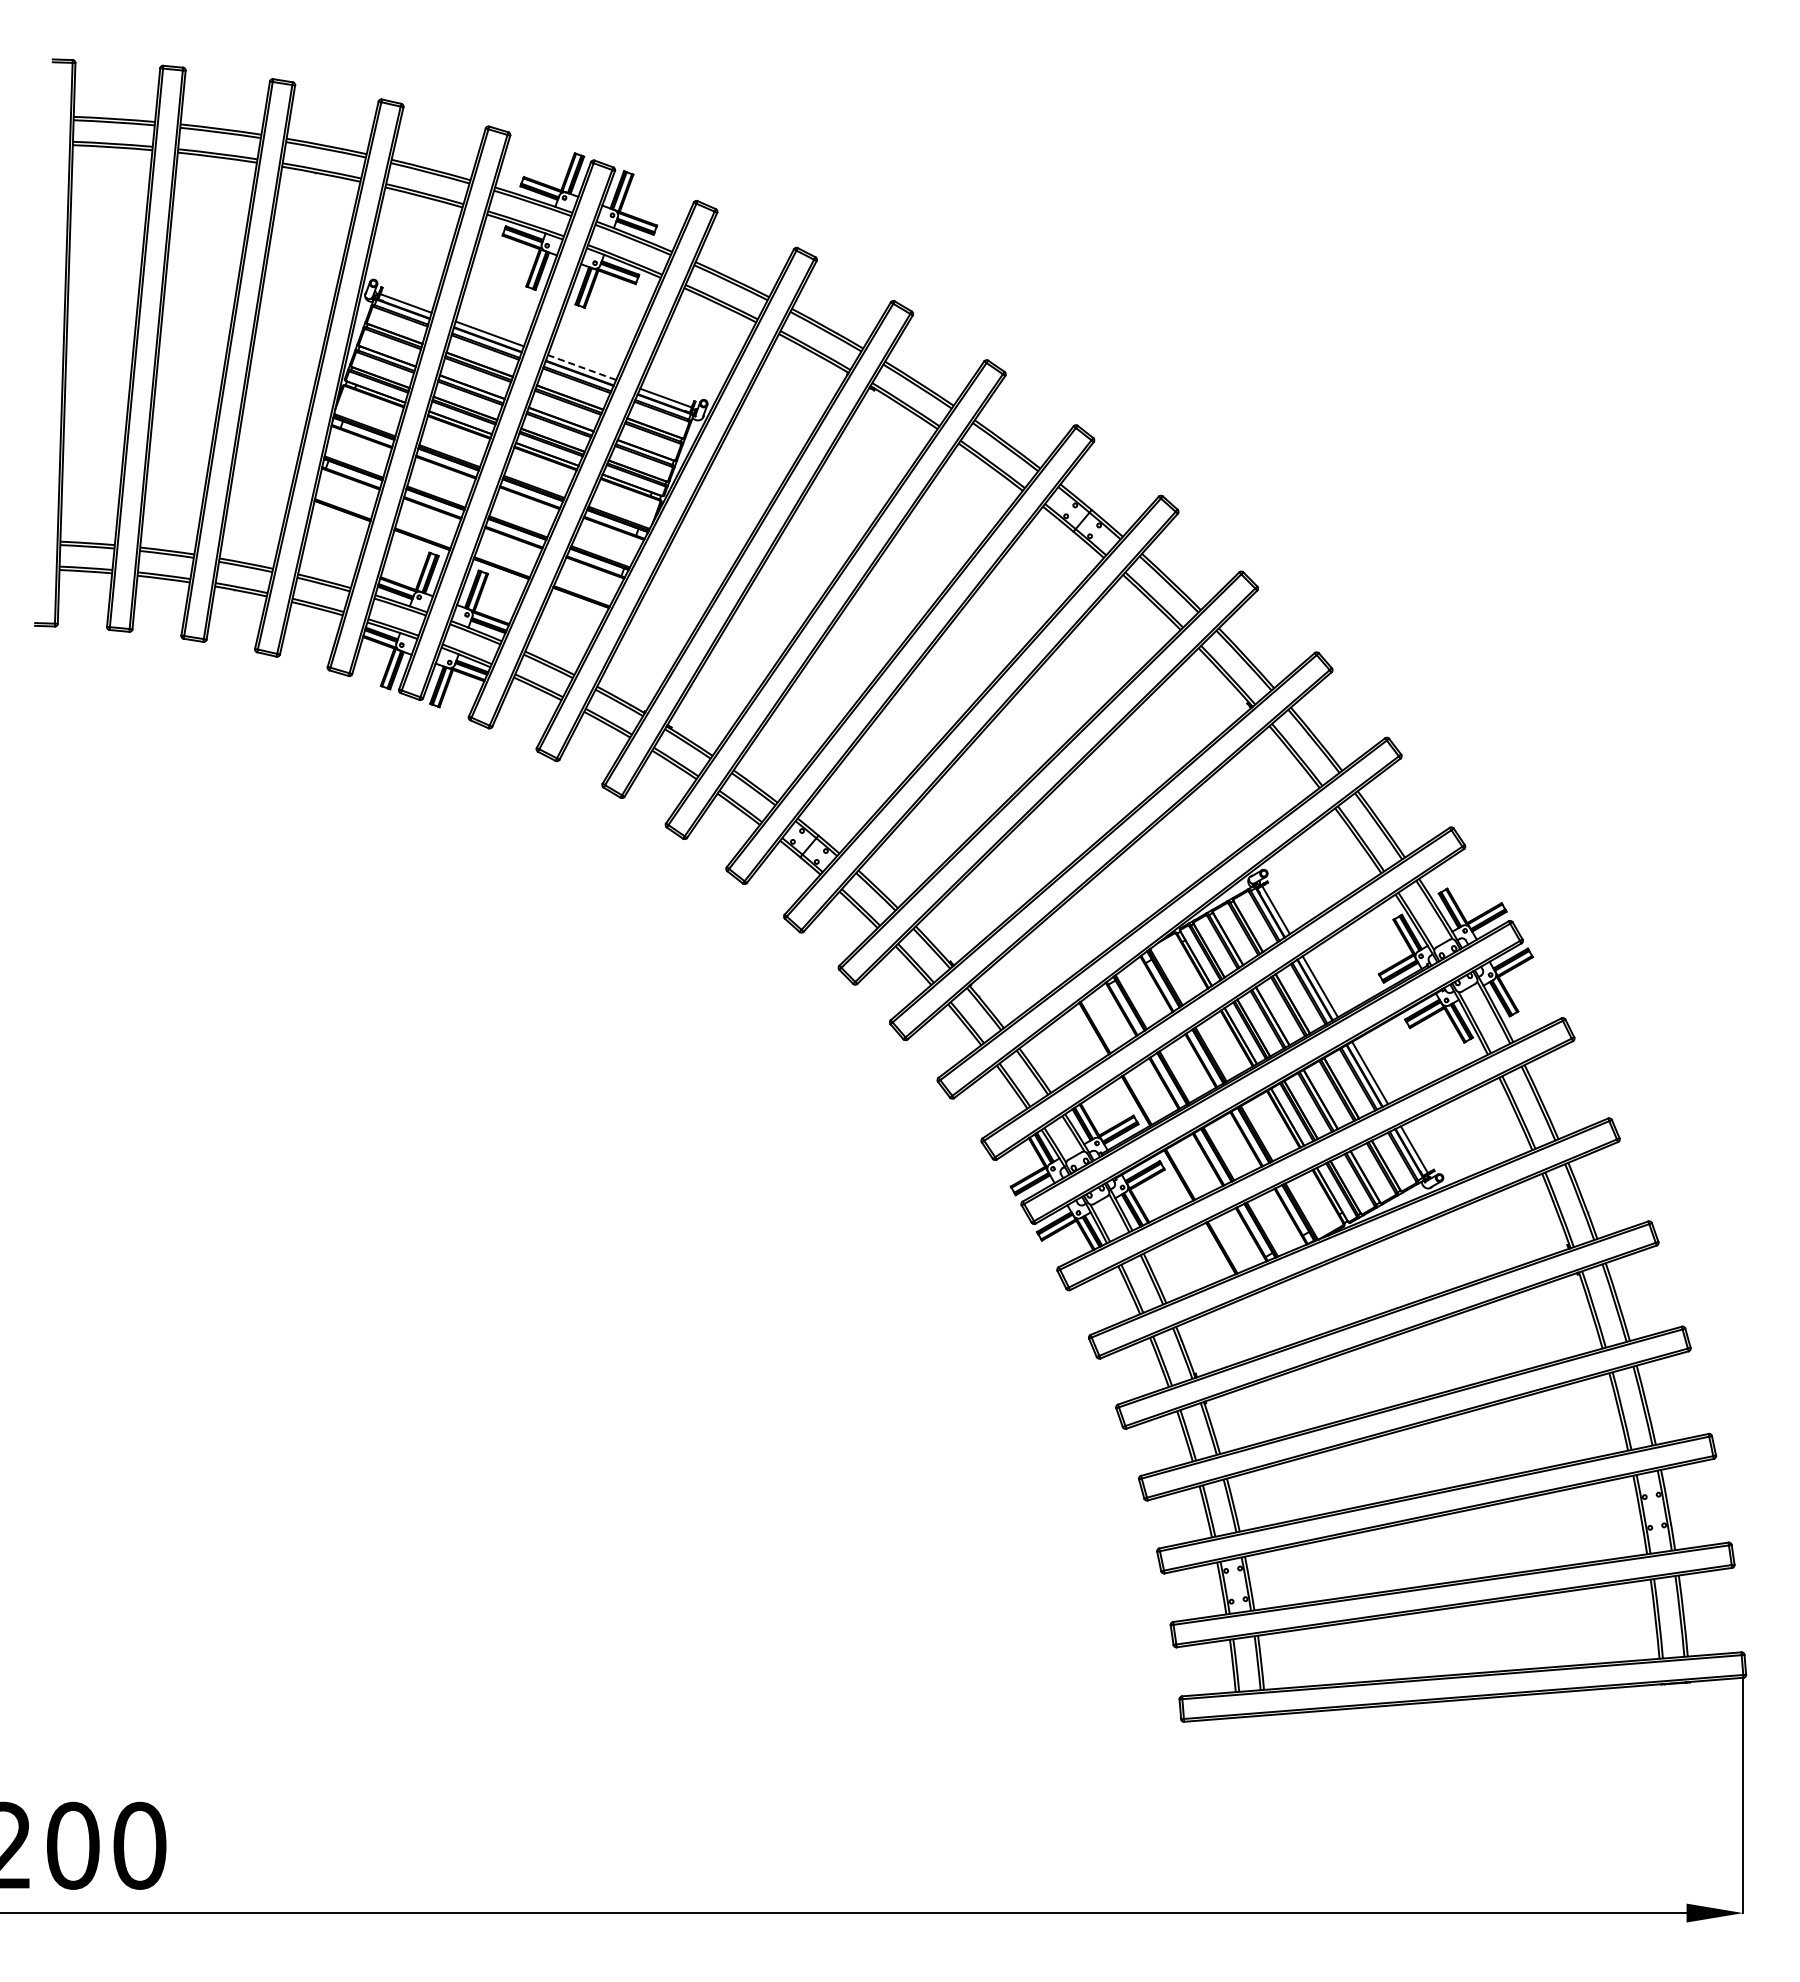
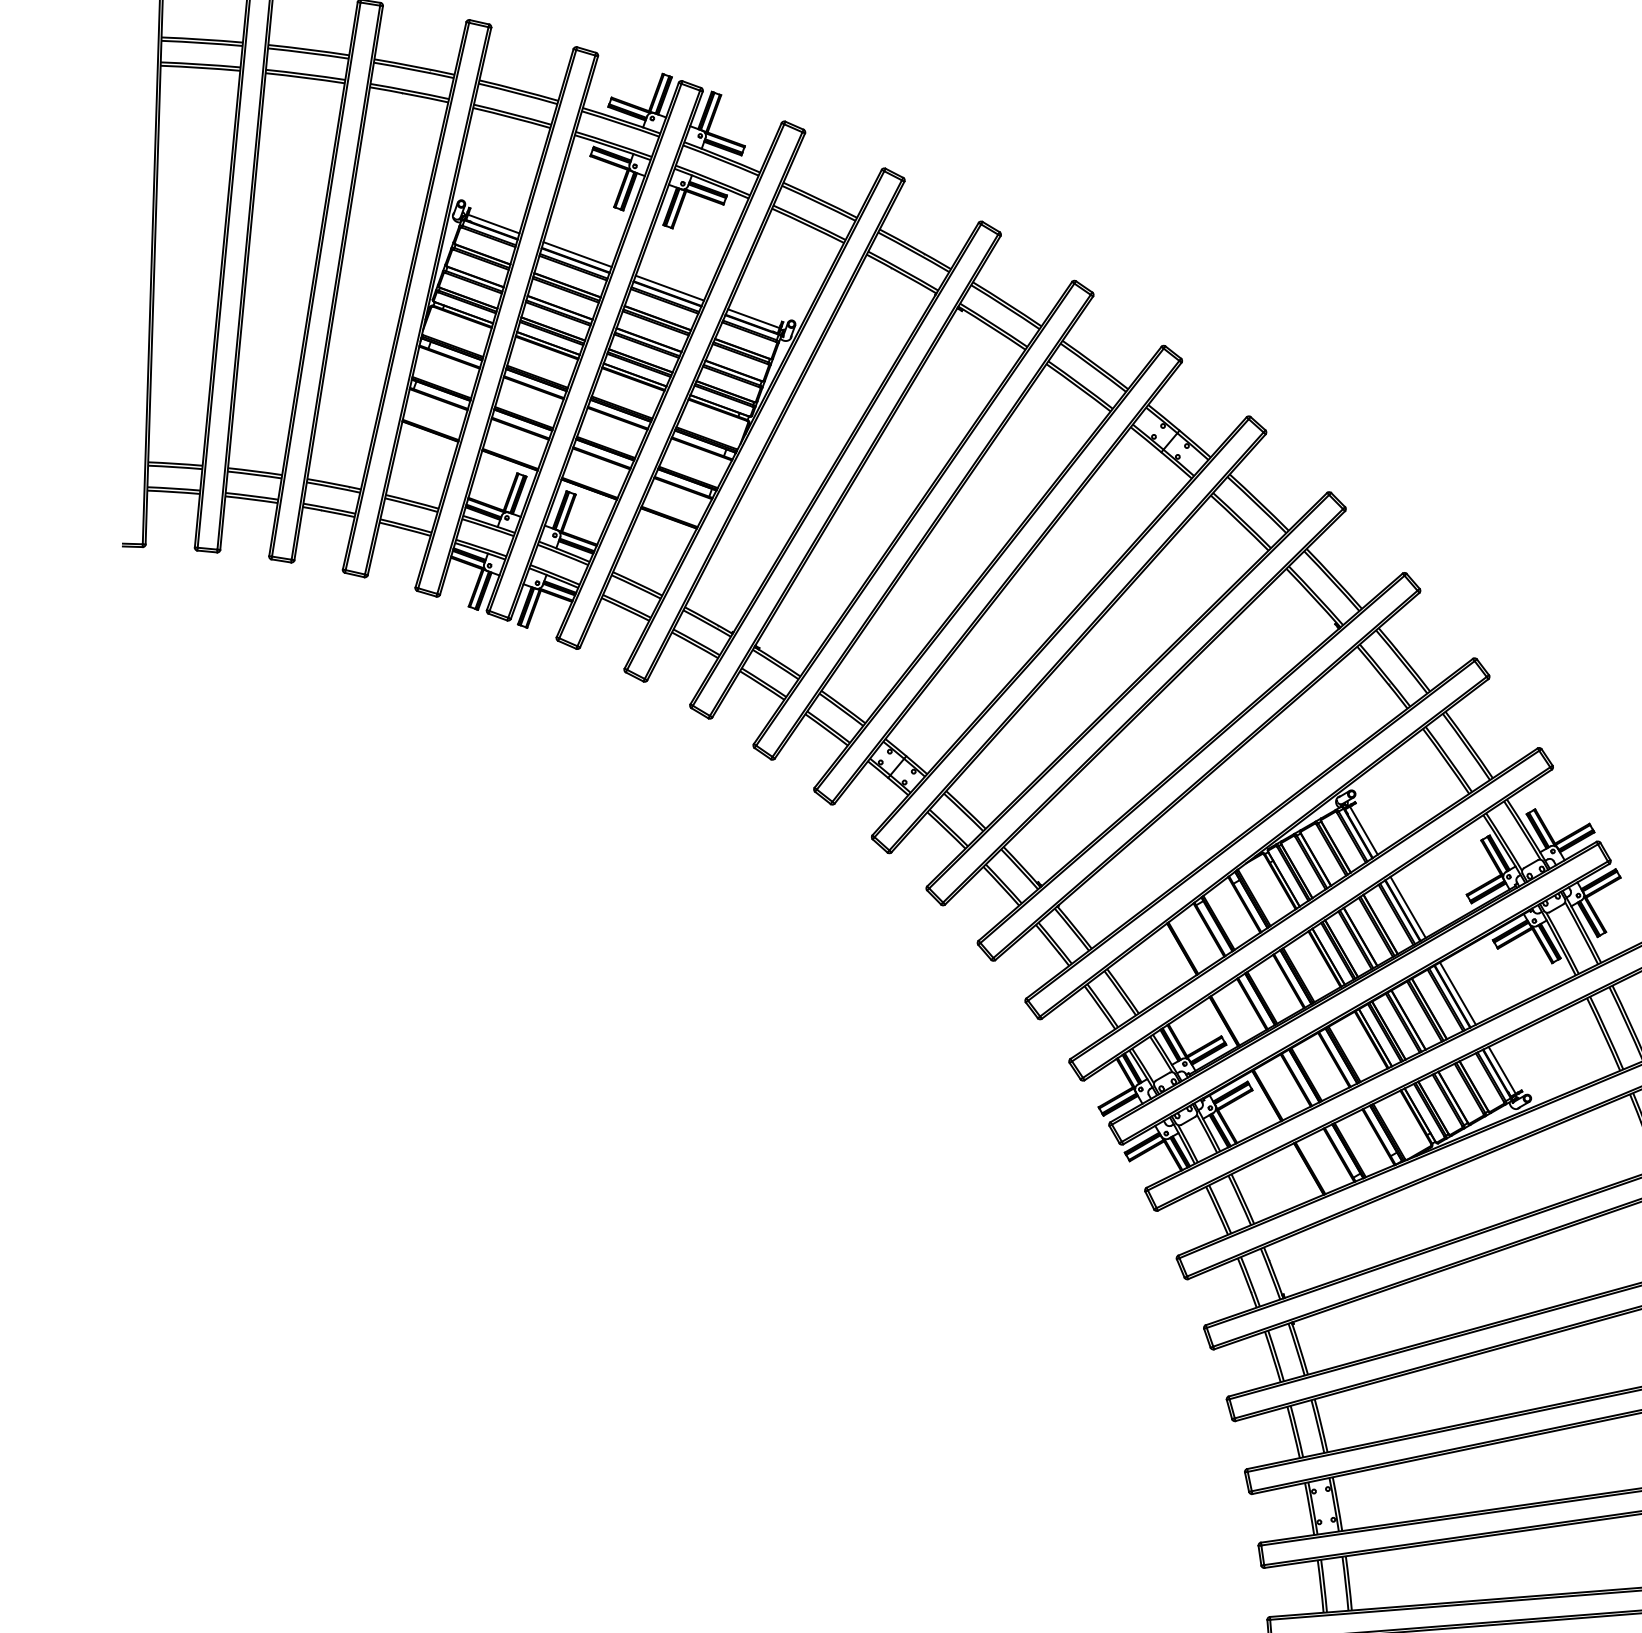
line: (581, 367) -> (669, 288), dashed -> solid

